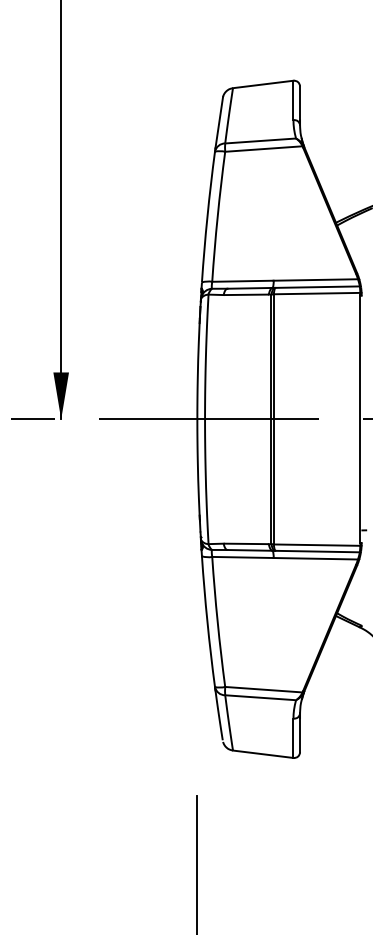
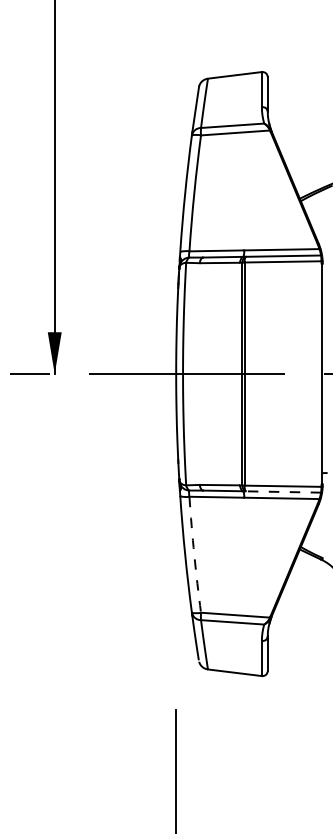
line: (317, 551) -> (283, 491), solid -> dashed
arc: (217, 622) -> (194, 555), solid -> dashed

